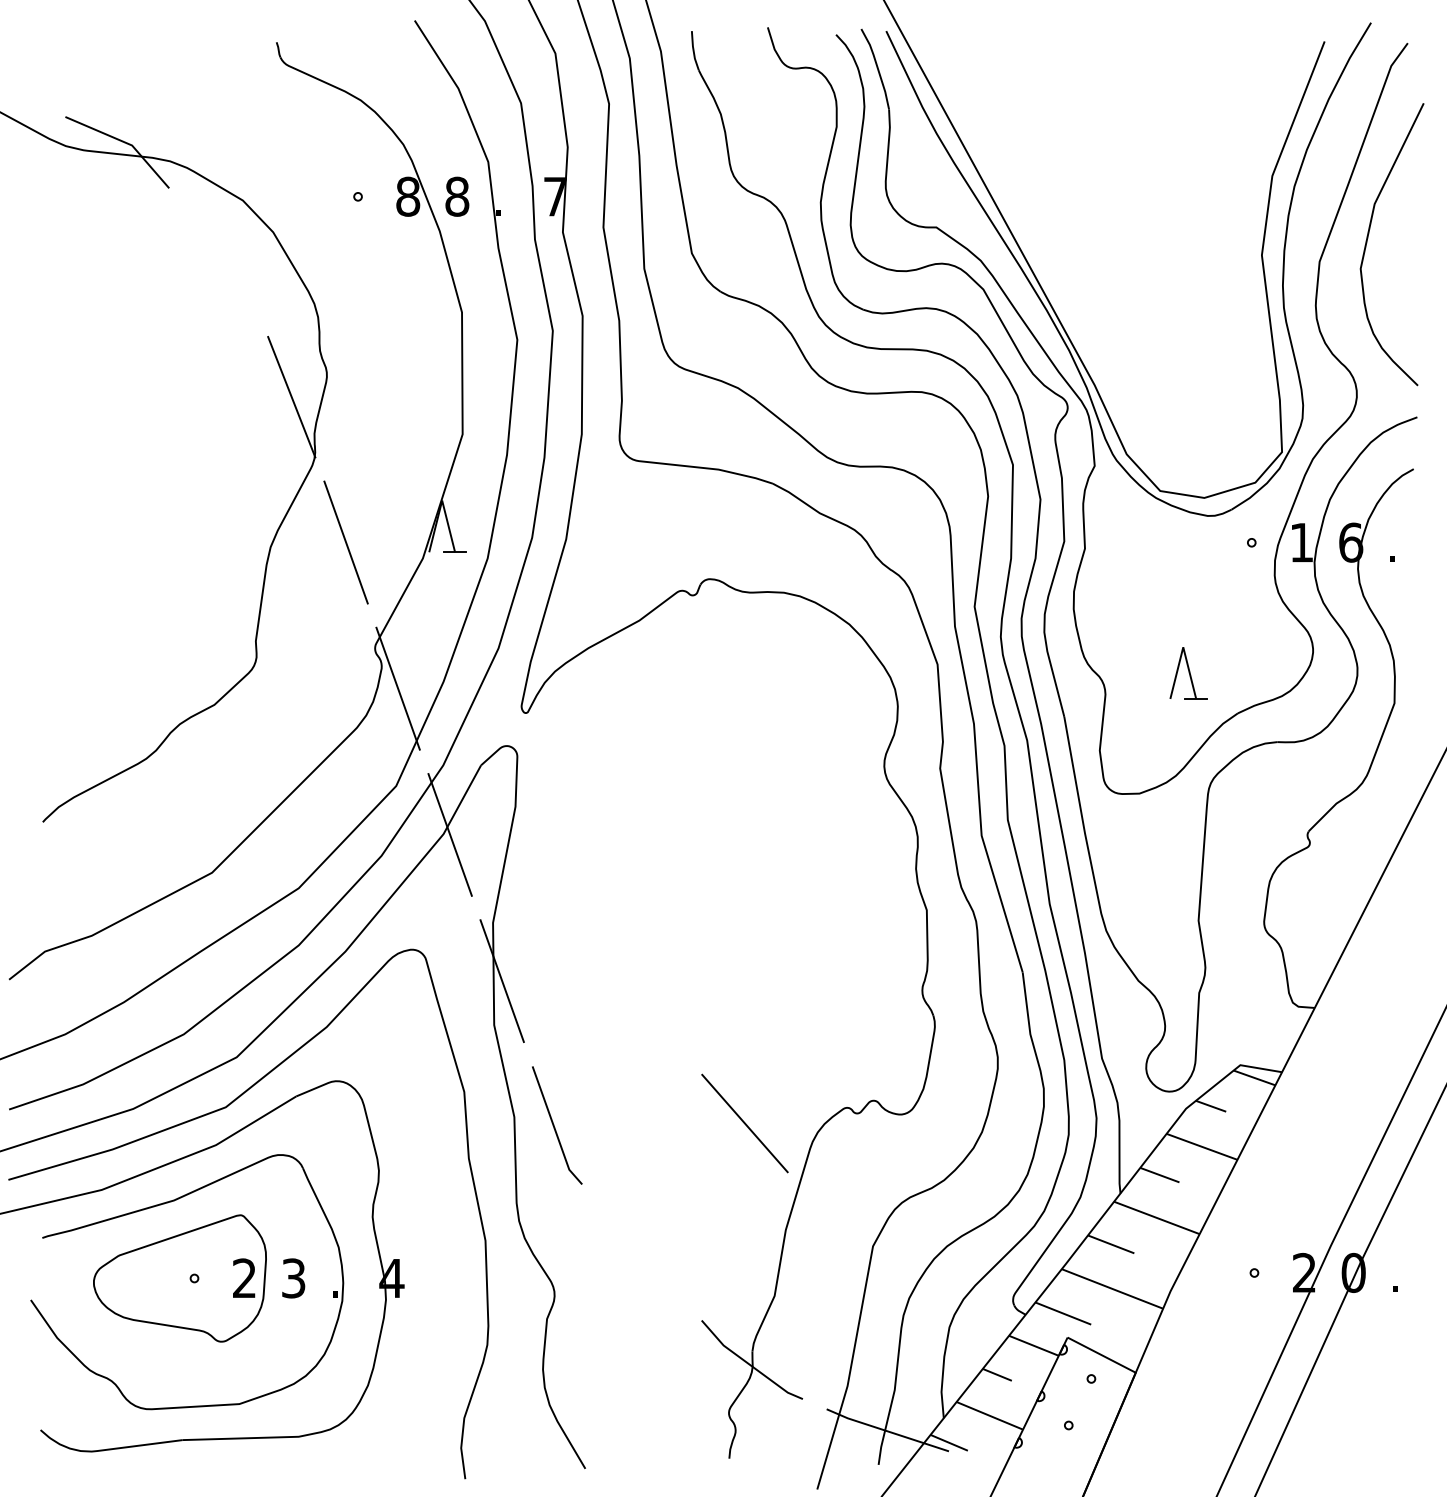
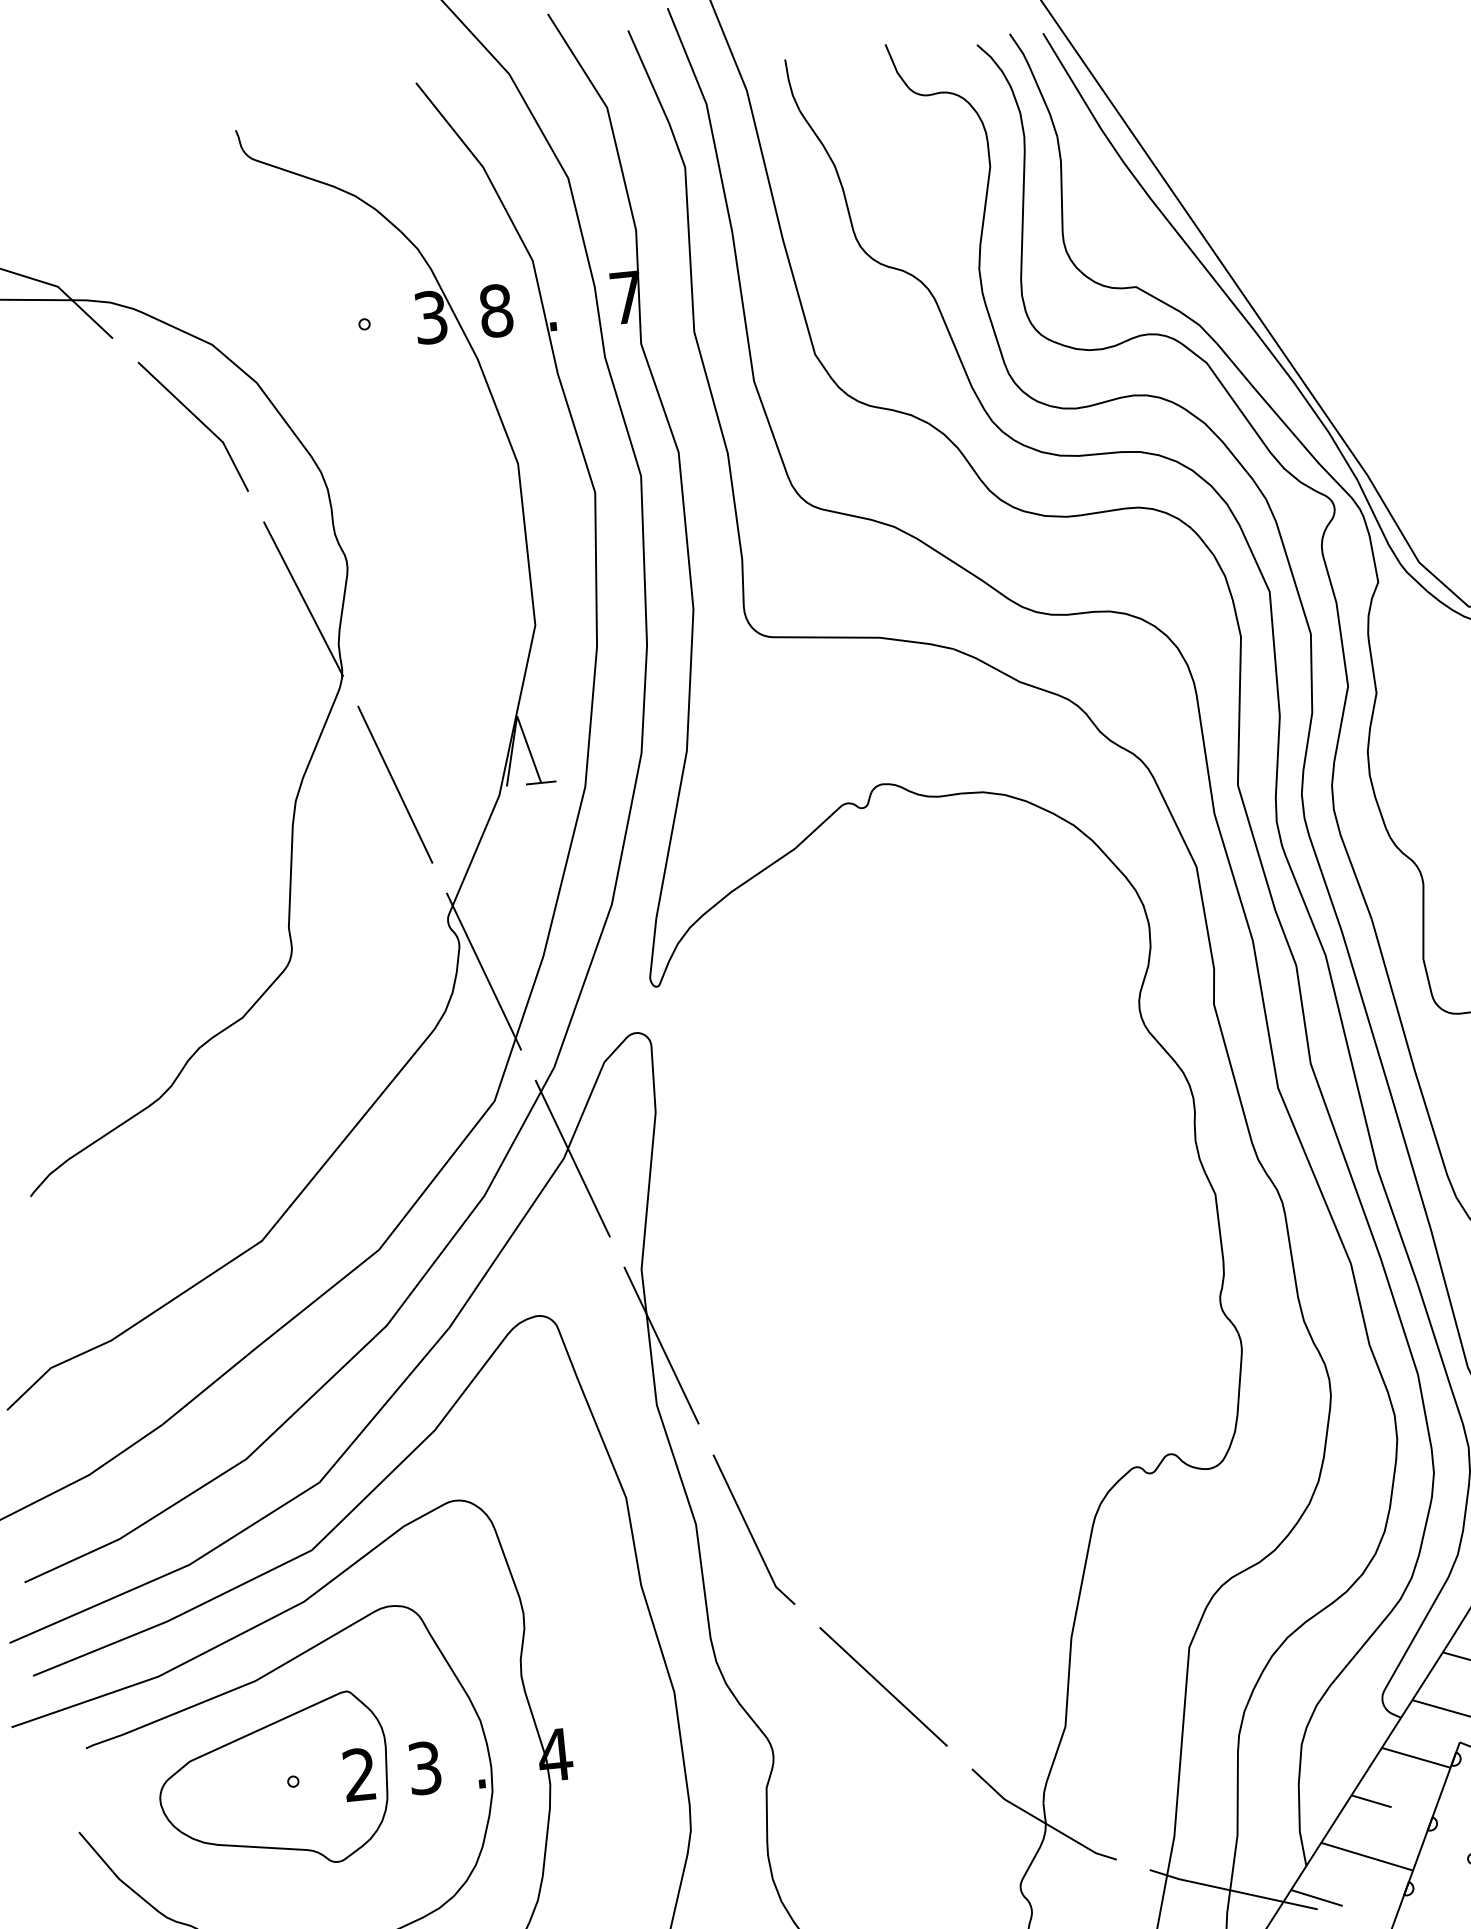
text: (408, 196) -> (431, 317), 8 -> 3
line: (227, 257) -> (199, 422), added
line: (744, 1123) -> (882, 1686), moved

